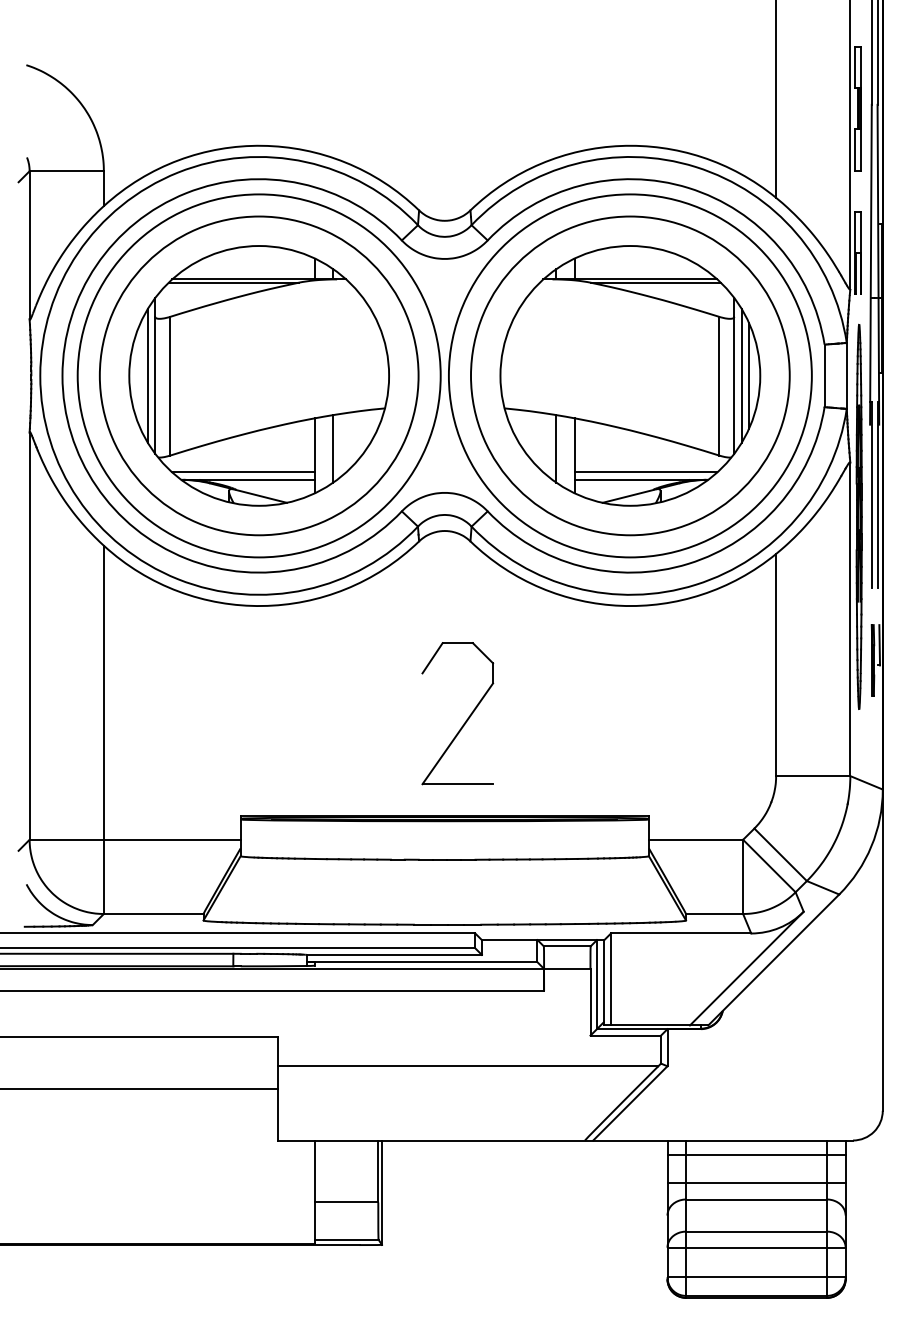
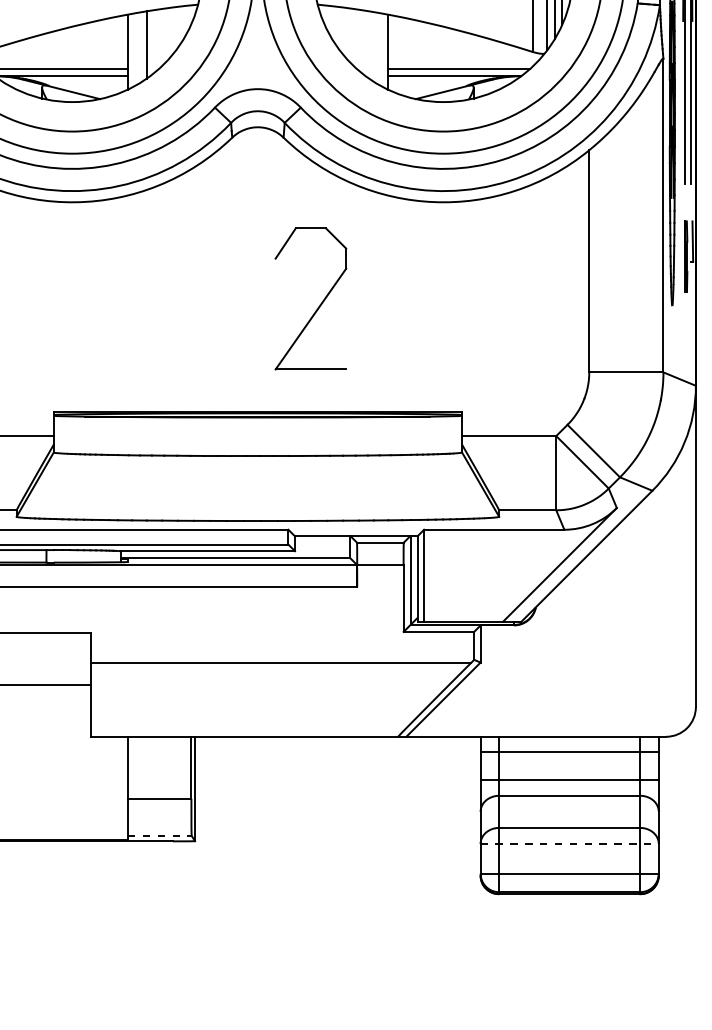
line: (556, 448) -> (369, 44), removed
part: (466, 719) -> (319, 304), moved
line: (346, 1239) -> (159, 835), solid -> dashed
line: (757, 1247) -> (570, 843), solid -> dashed

